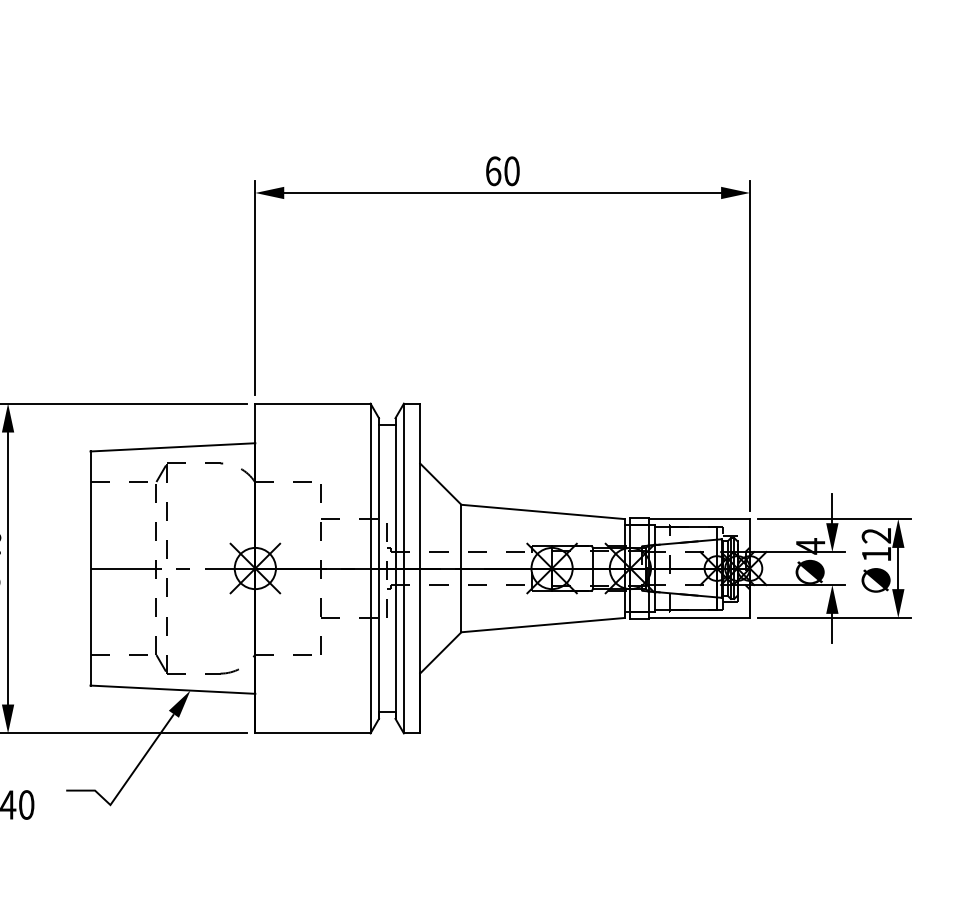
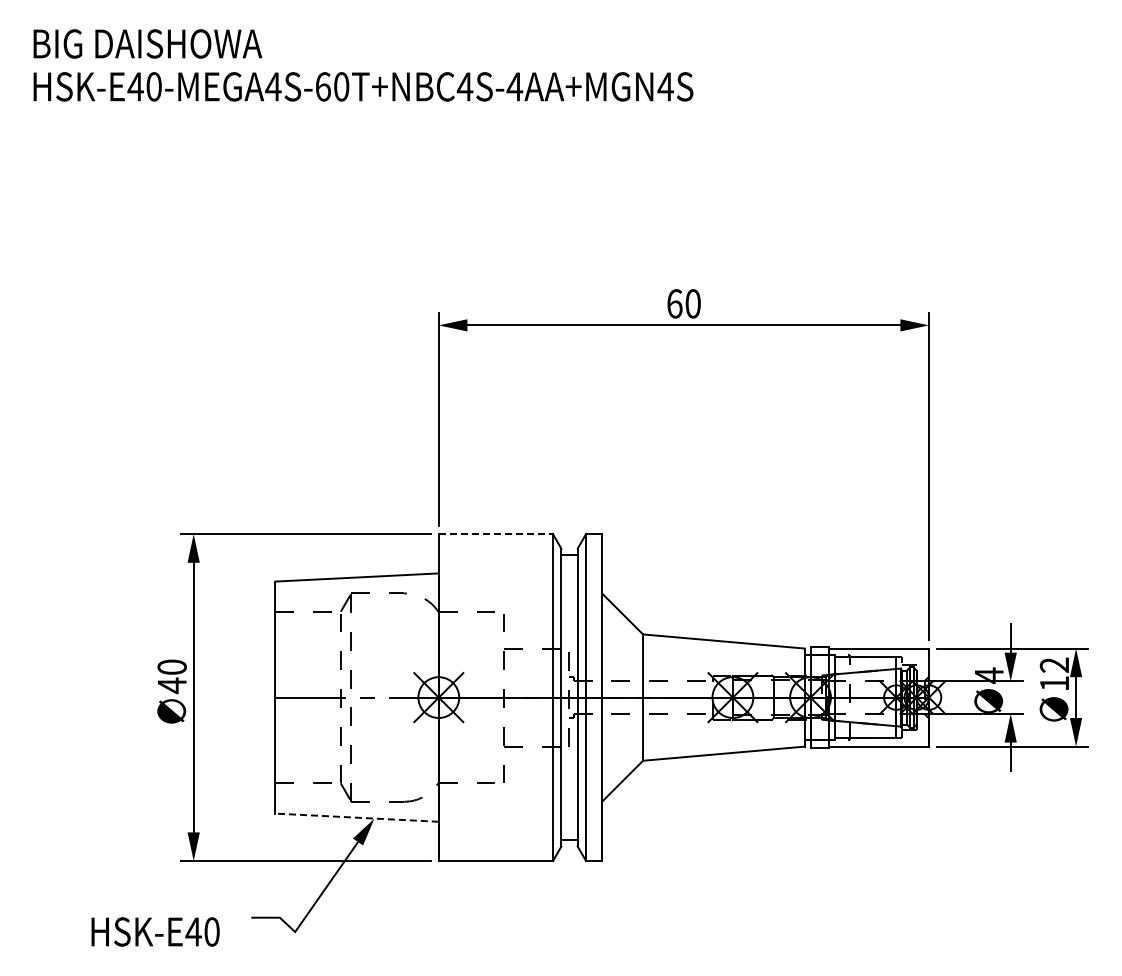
line: (313, 403) -> (496, 534), solid -> dashed
line: (173, 689) -> (357, 817), solid -> dashed

